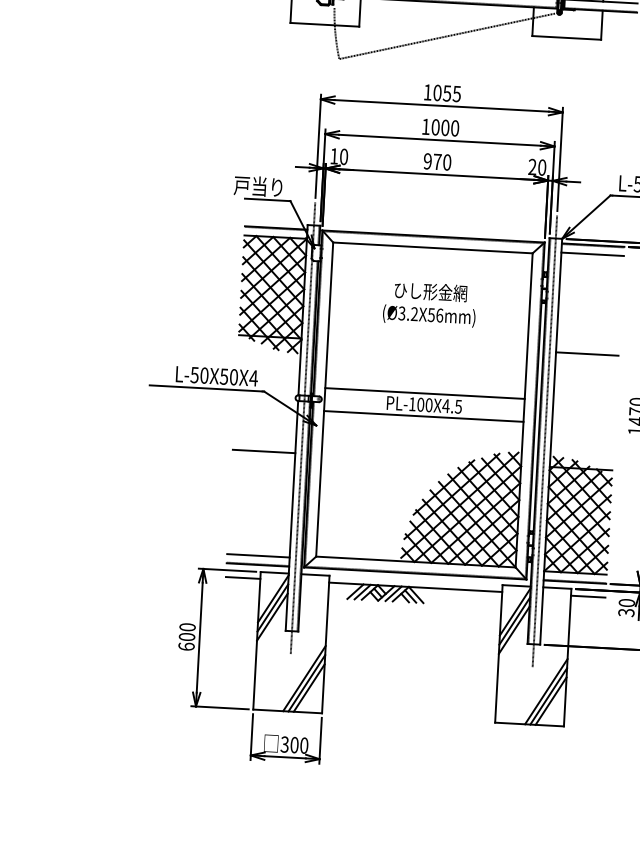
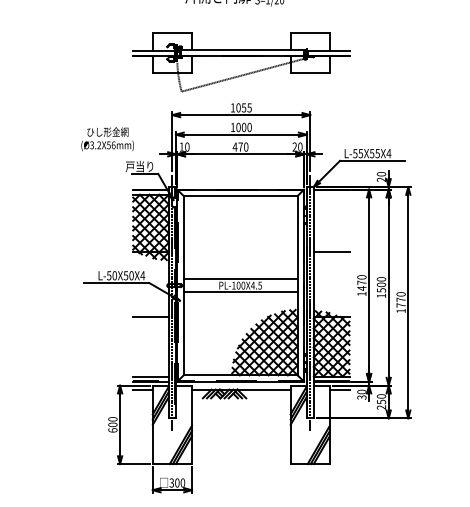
text: (426, 160) -> (234, 146), 970 -> 470
line: (592, 253) -> (331, 194), removed
text: (429, 304) -> (107, 139), moved

